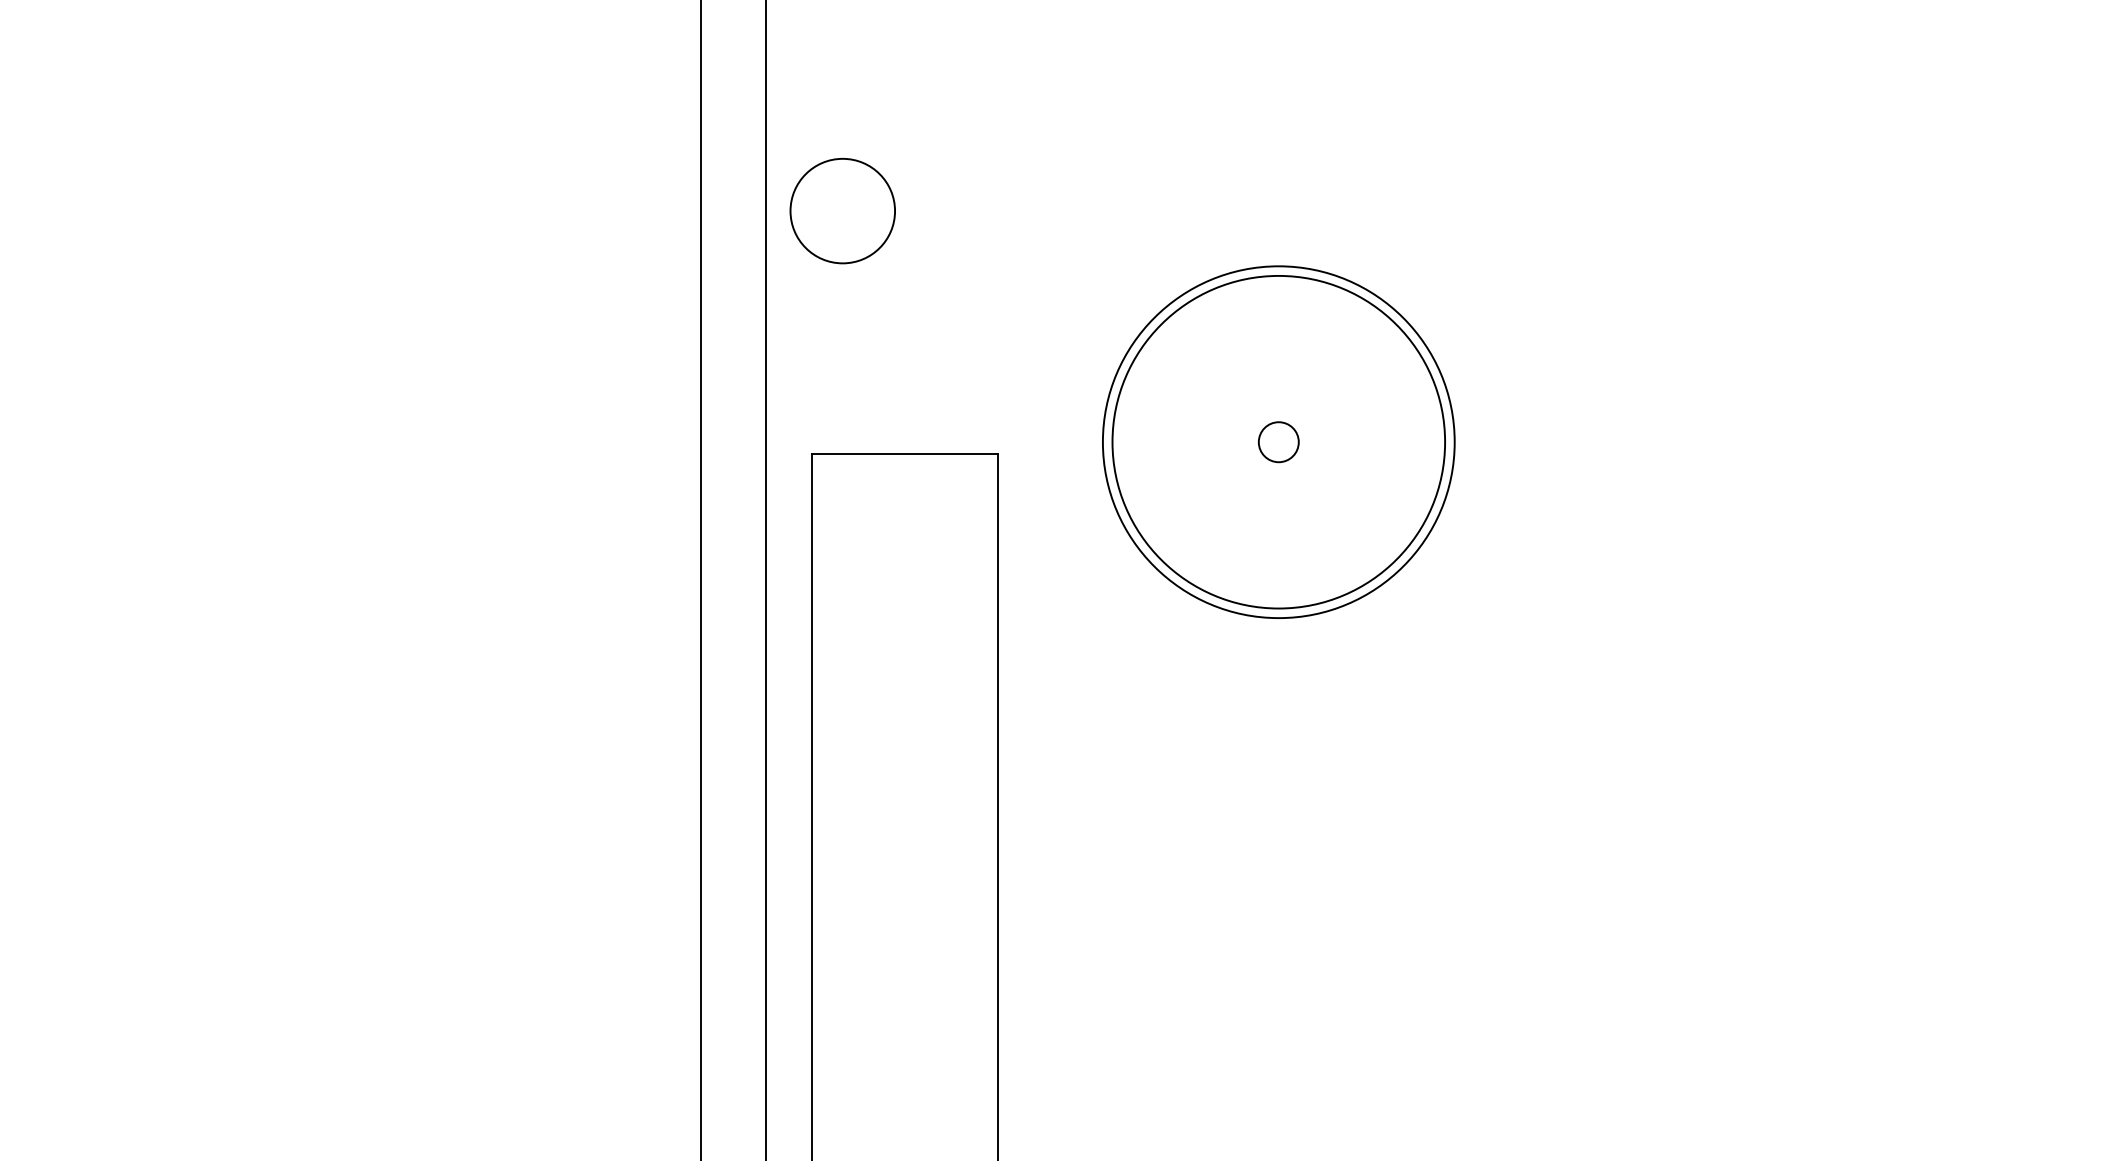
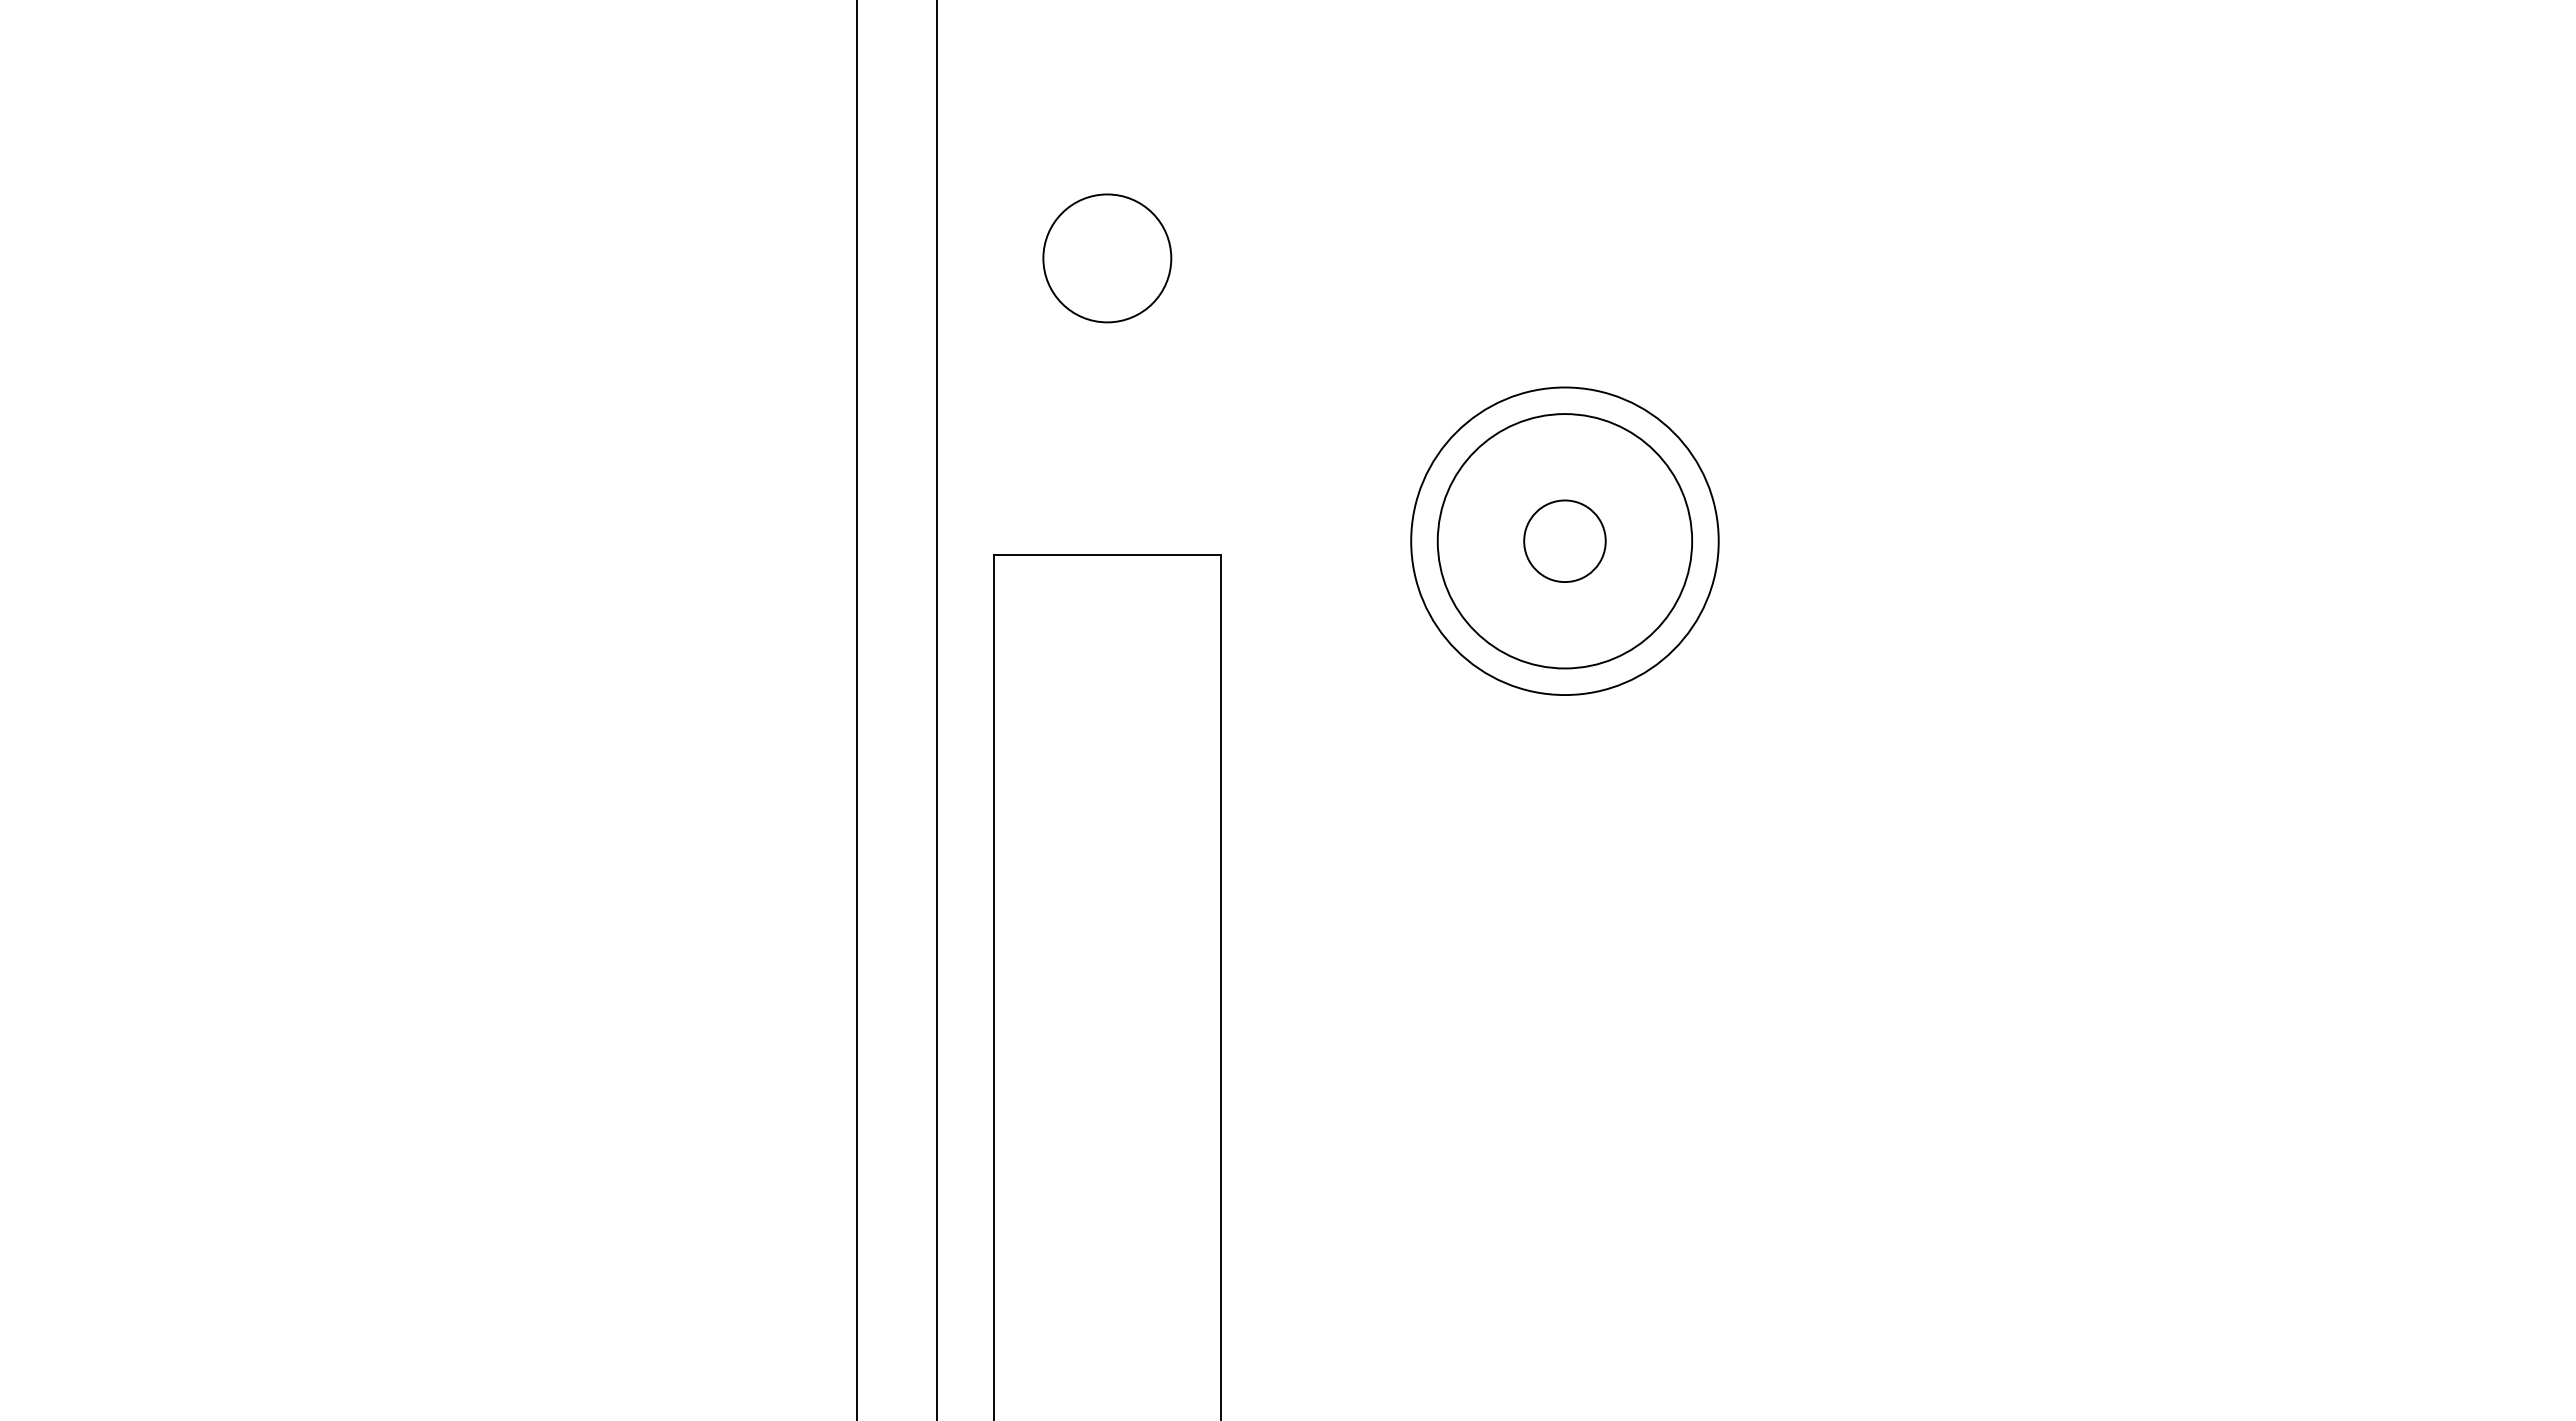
circle: (842, 211) -> (1107, 258), moved
circle: (1278, 442) -> (1564, 541), size x0.62
circle: (1278, 442) -> (1564, 541), size x0.71
circle: (1278, 442) -> (1564, 541), size x1.67

